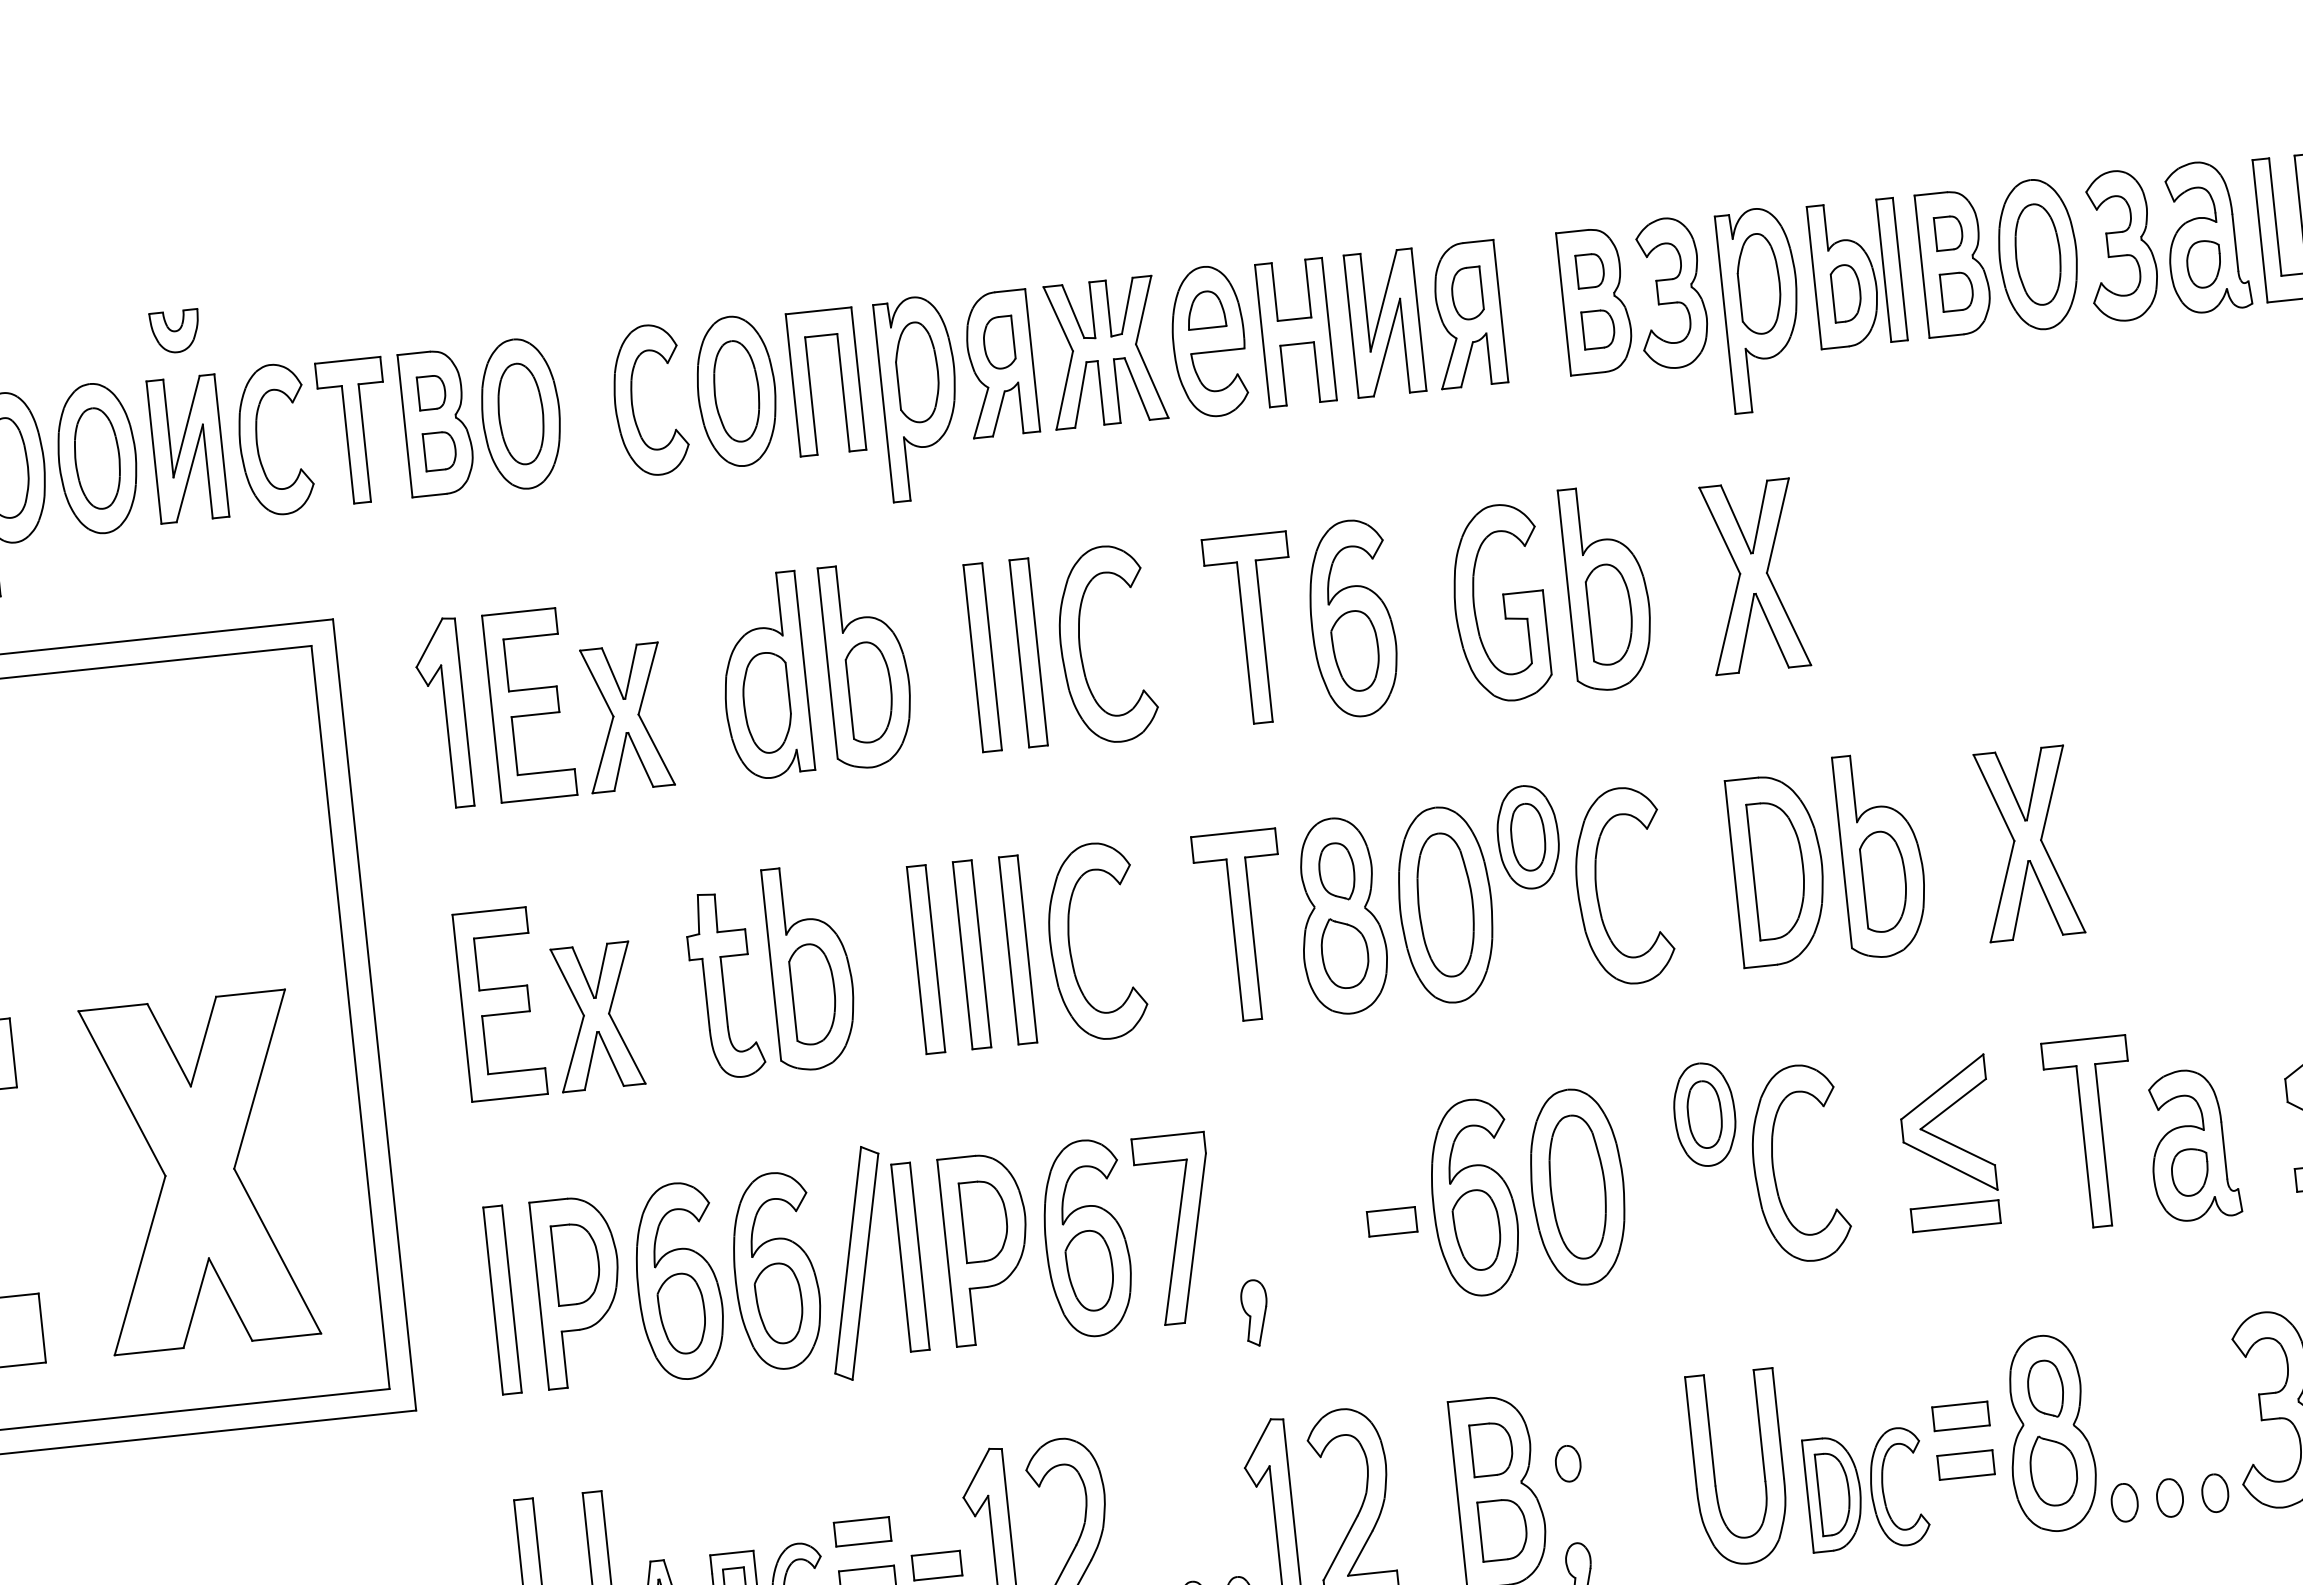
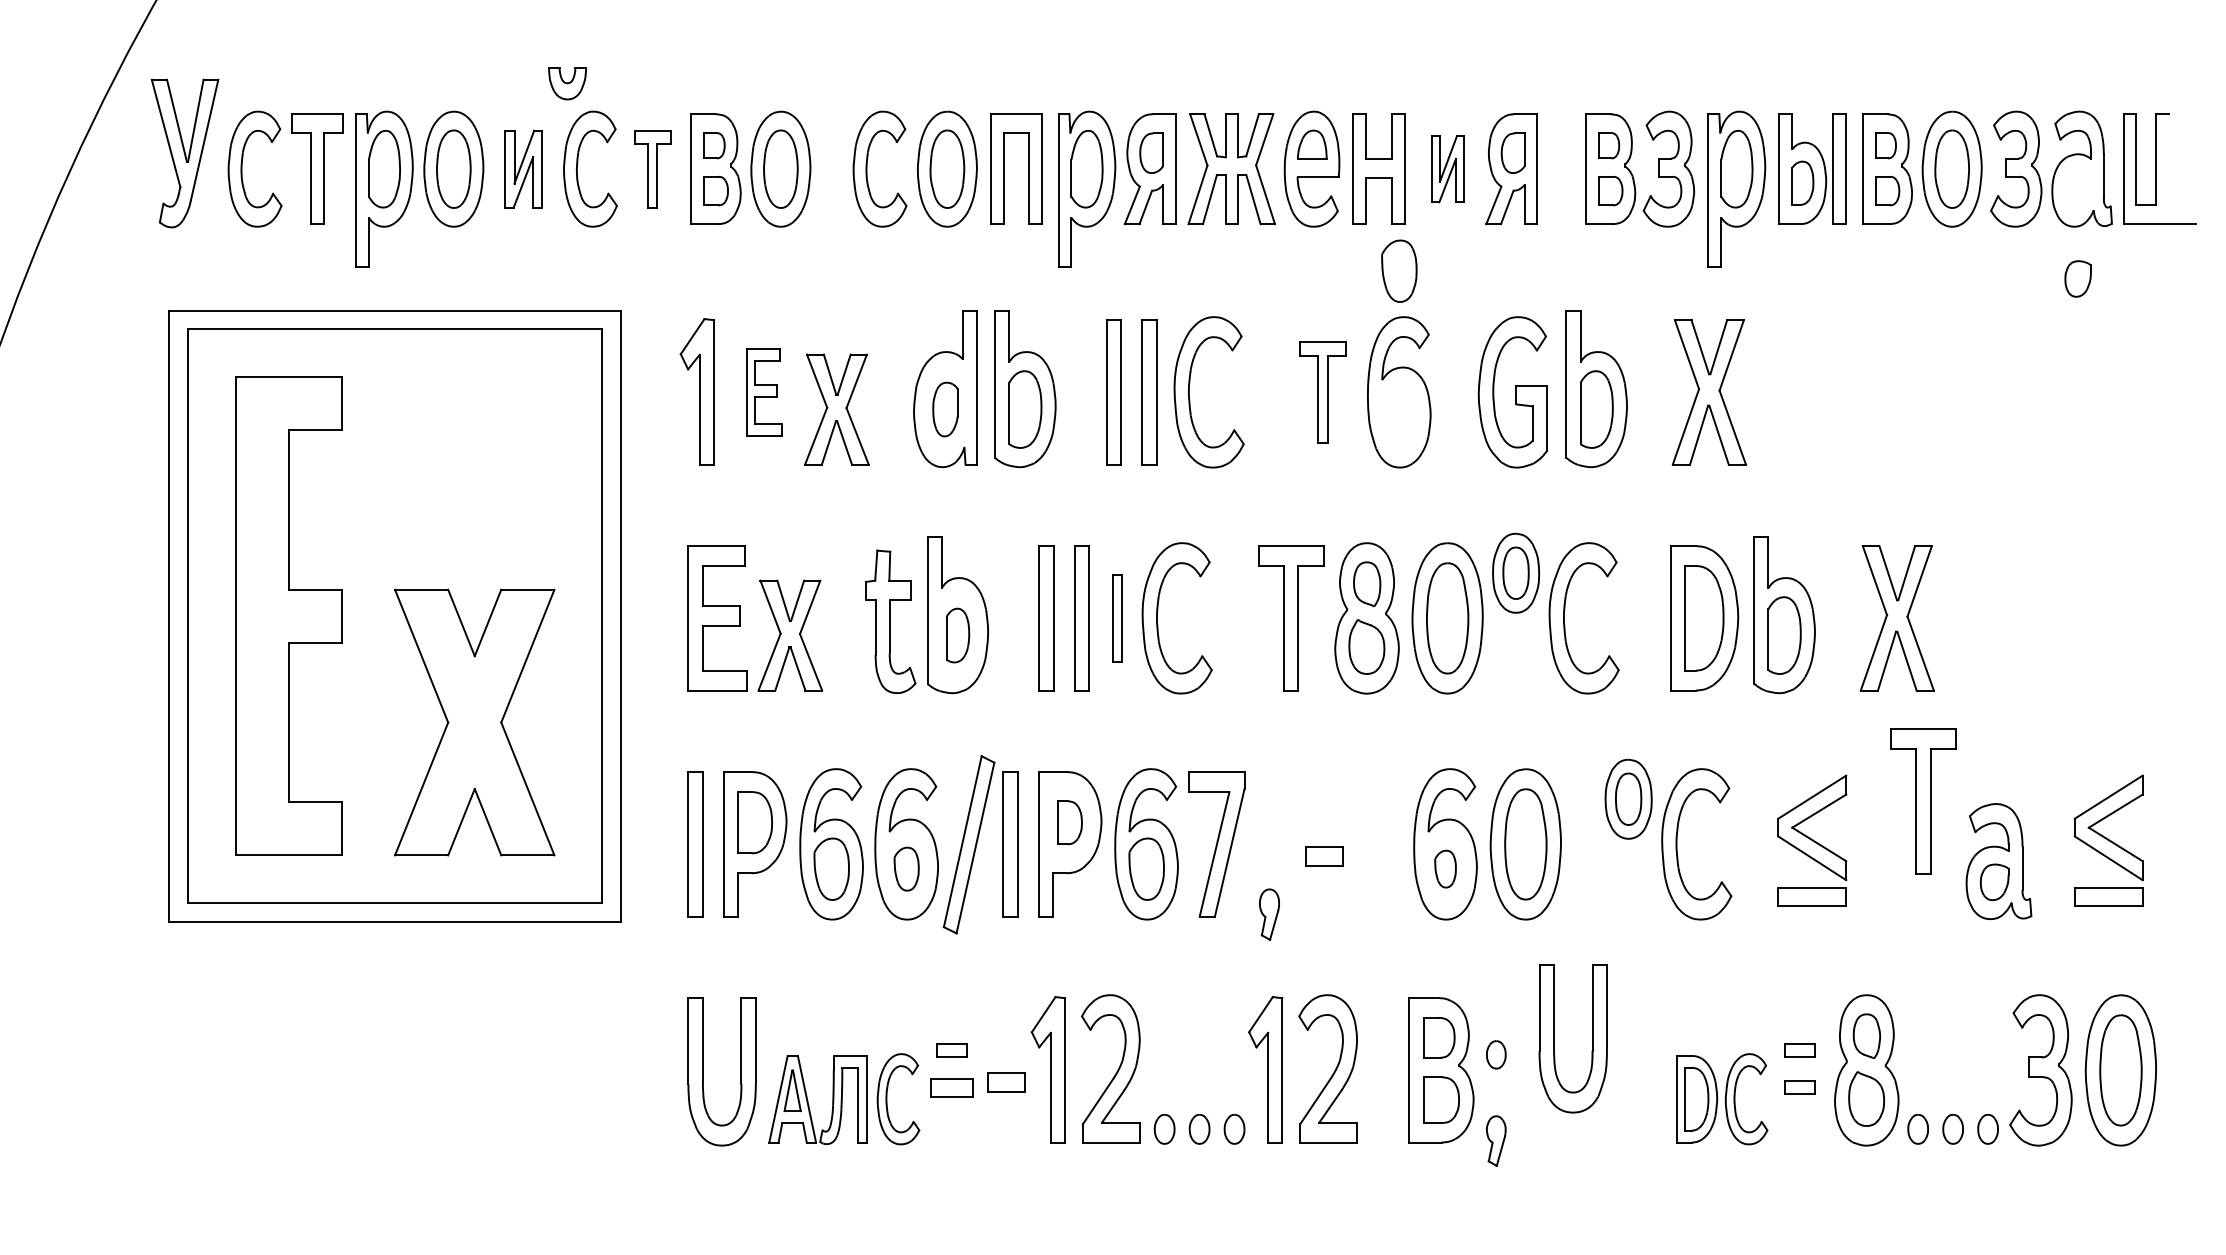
part: (2203, 263) -> (2077, 278), moved
part: (1384, 323) -> (1447, 169), size x0.6
part: (175, 331) -> (567, 83), moved
part: (354, 430) -> (652, 168), size x0.7
part: (187, 449) -> (523, 169), size x0.7
part: (1252, 629) -> (1322, 392), size x0.7
part: (1355, 650) -> (1399, 270), moved
part: (766, 702) -> (945, 409), size x0.7
part: (528, 705) -> (763, 392), size x0.6
part: (1018, 950) -> (1117, 618), size x0.6
part: (813, 993) -> (957, 635), size x0.7
part: (2092, 1133) -> (1923, 801), moved
part: (983, 1220) -> (1069, 822), size x0.7
part: (1392, 1222) -> (1324, 856), moved
part: (1477, 1229) -> (1445, 868), size x0.6
part: (778, 1302) -> (906, 868), size x0.7
part: (1960, 1415) -> (1799, 1049), size x0.7
part: (1965, 1464) -> (1799, 1087), size x0.7
part: (1714, 1470) -> (1554, 1038), moved
part: (861, 1530) -> (951, 1049), size x0.7

